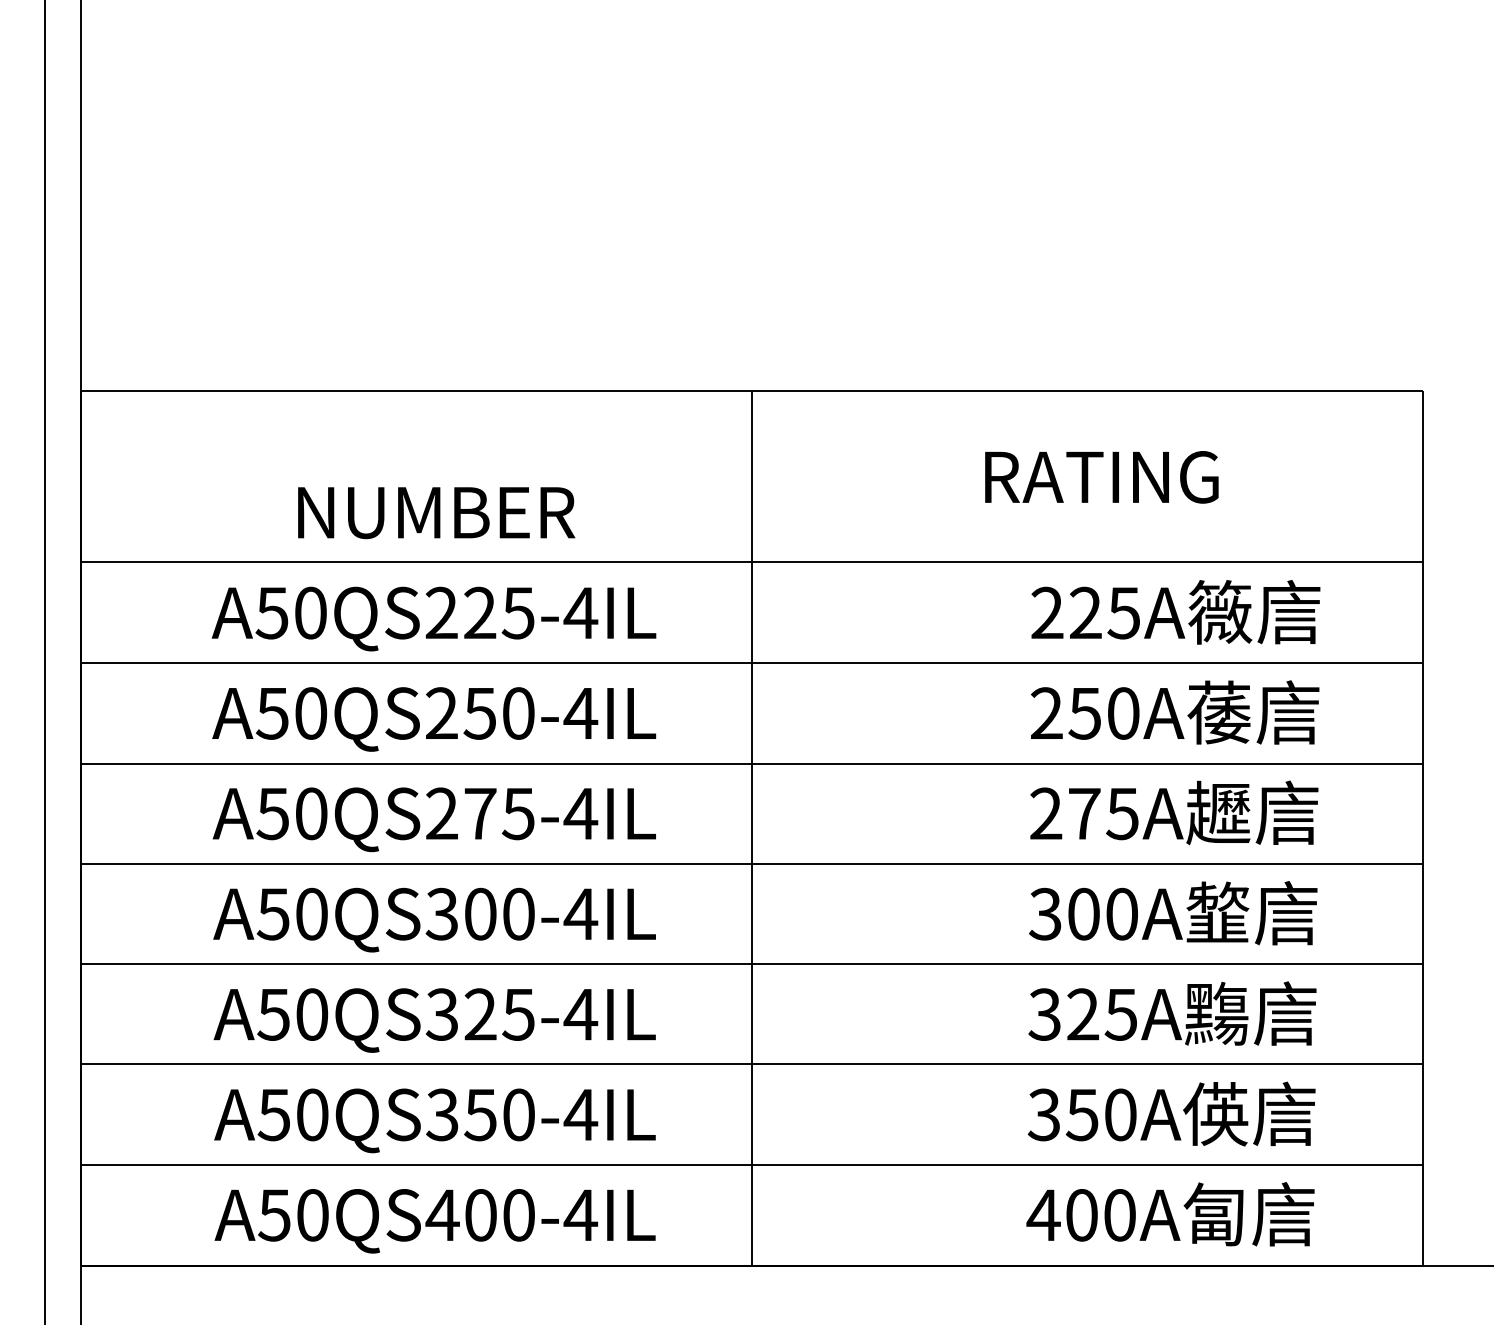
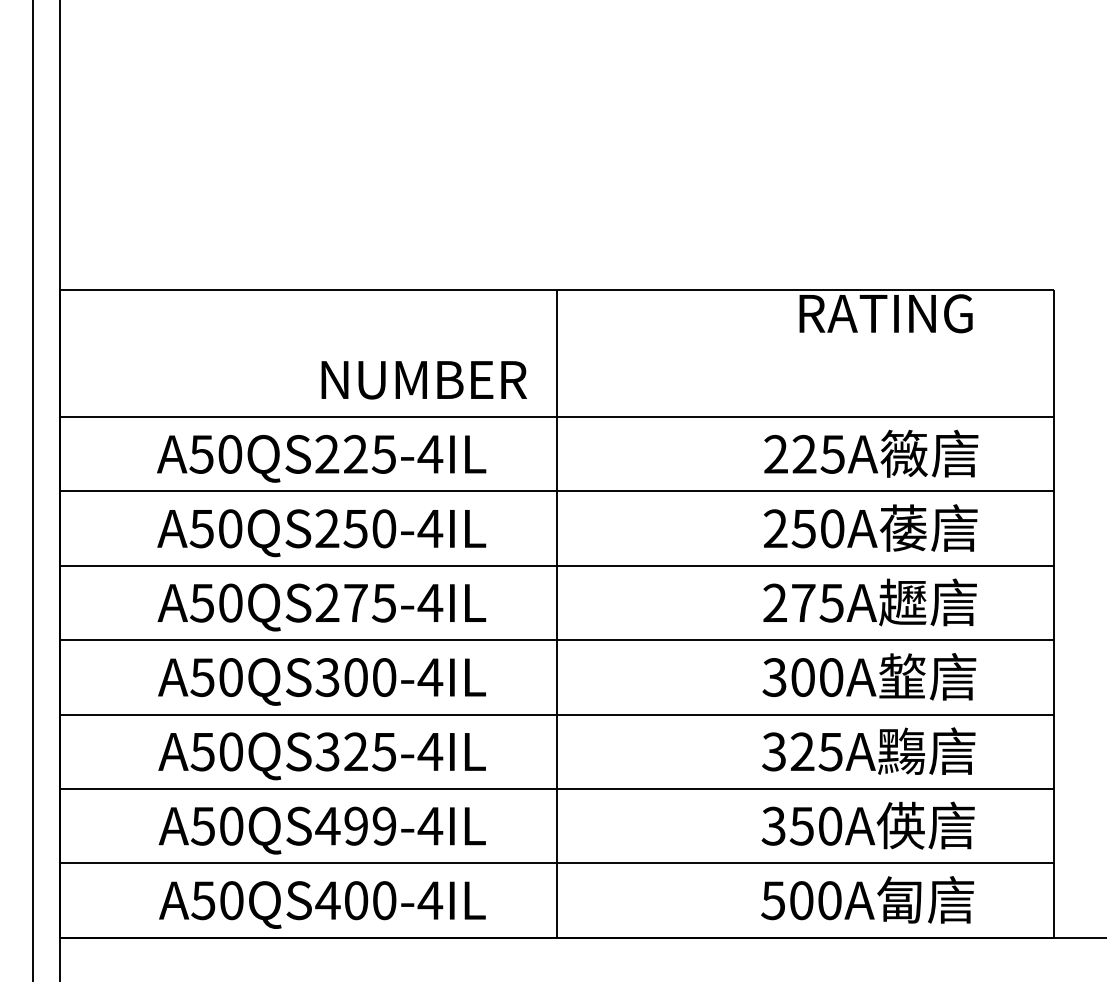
text: (1101, 477) -> (885, 313), moved
text: (436, 513) -> (424, 380), moved
text: (479, 1114) -> (355, 825), A50QS350-4IL -> A50QS499-4IL
text: (1043, 1215) -> (773, 900), 400A -> 500A

